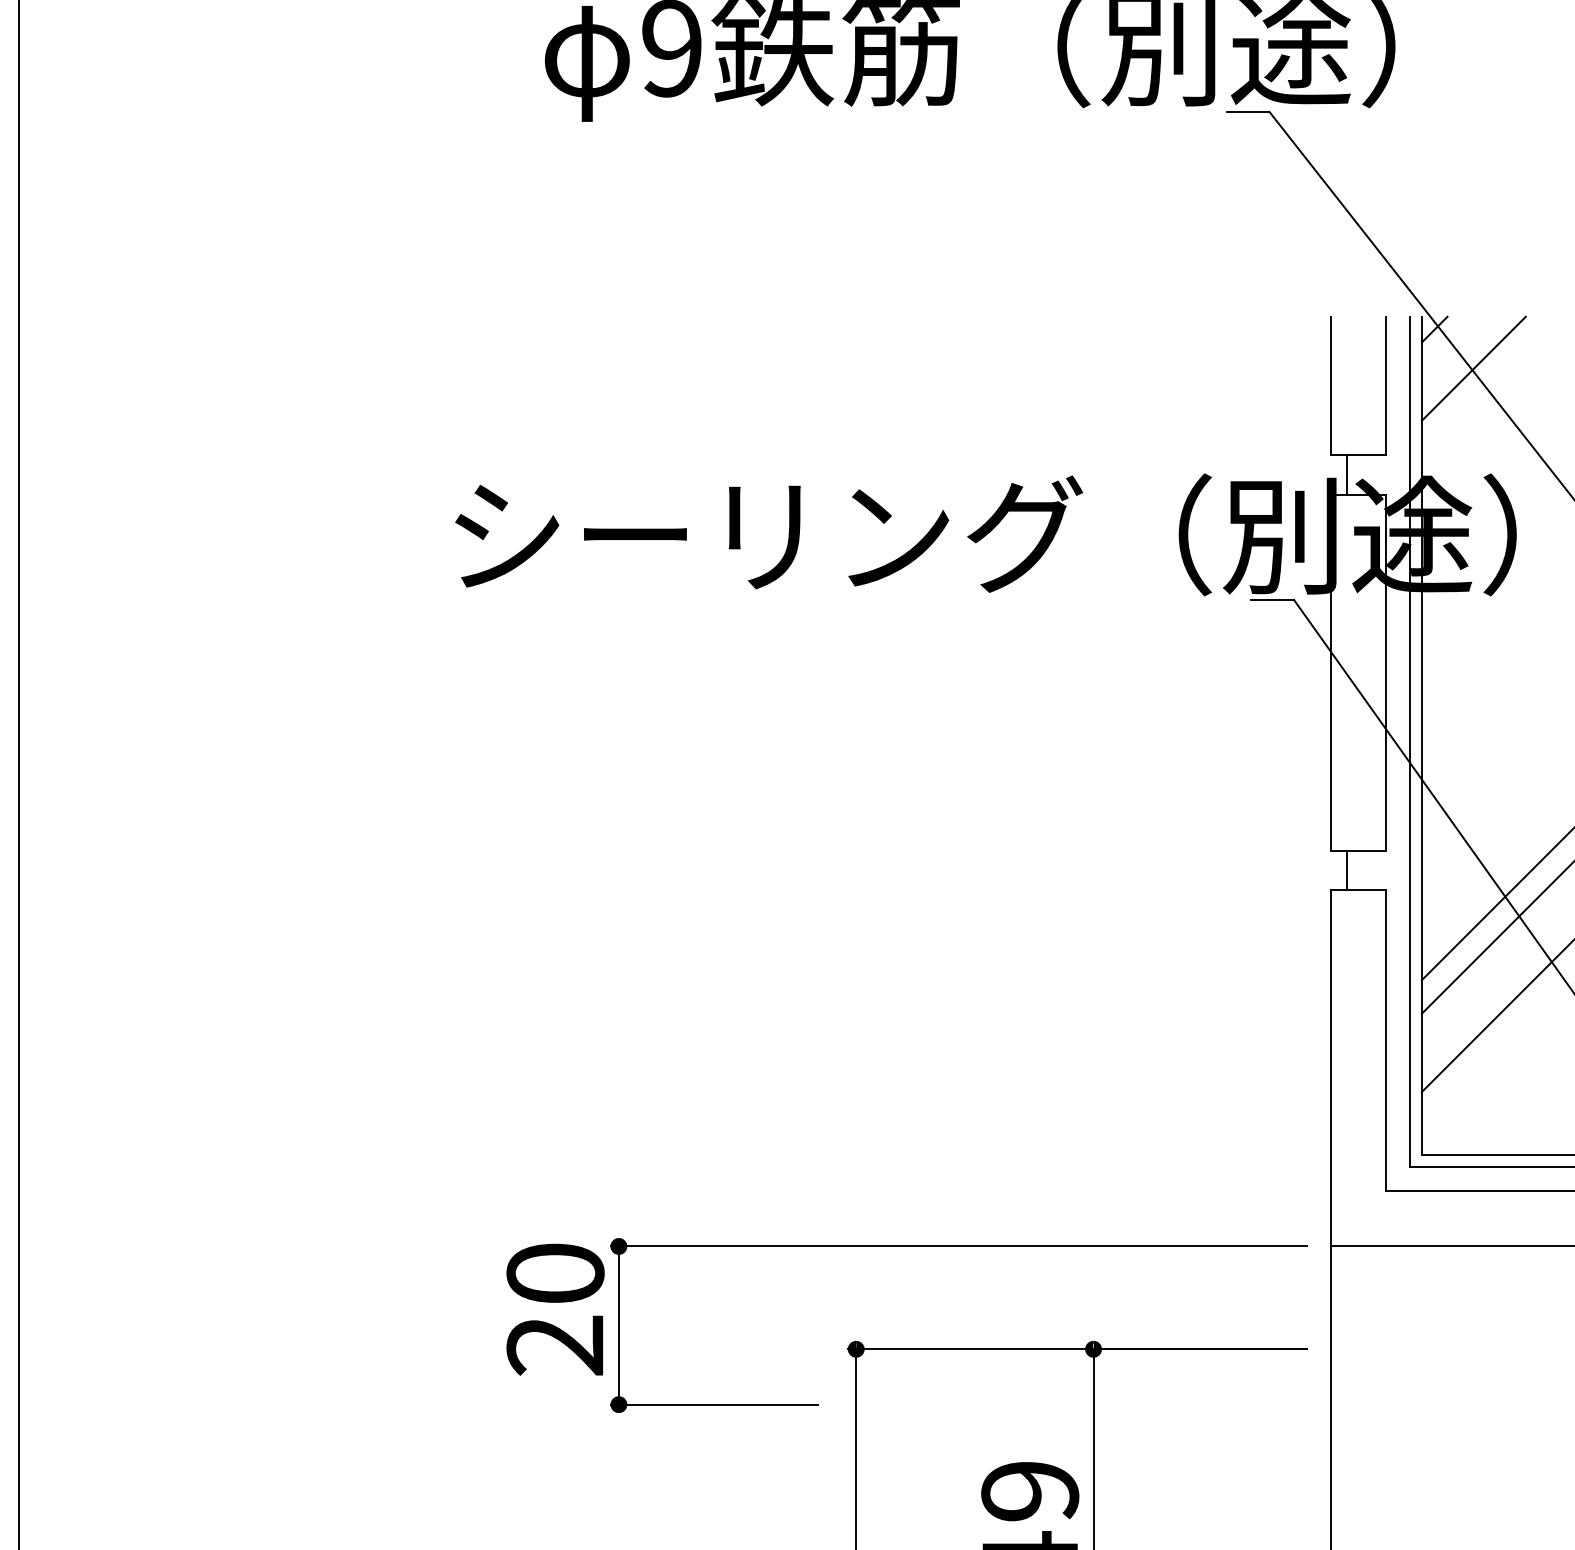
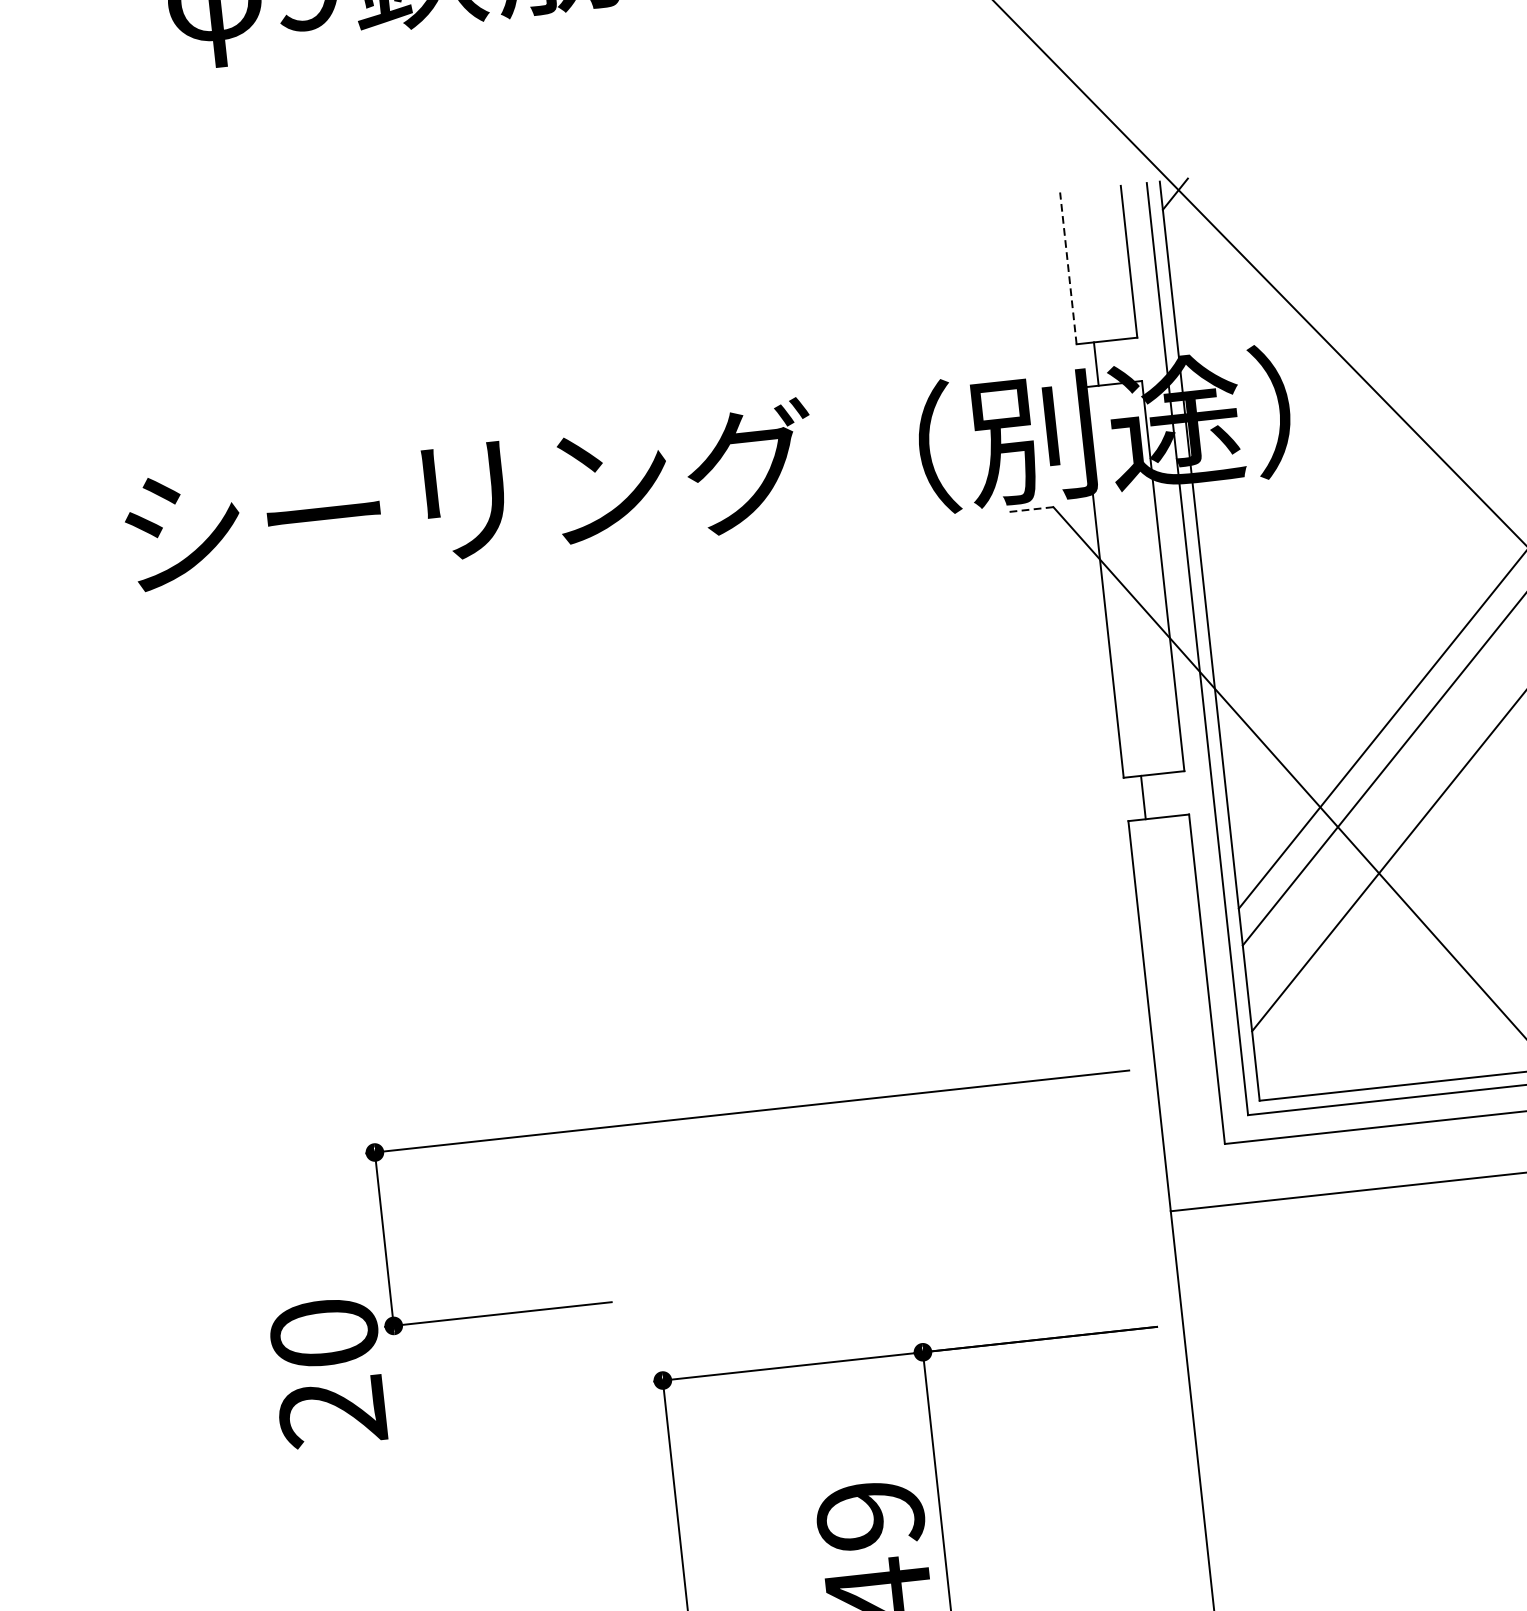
line: (1473, 368) -> (1222, 232), removed
line: (1330, 385) -> (1067, 267), solid -> dashed
line: (1272, 599) -> (1029, 509), solid -> dashed
part: (958, 1246) -> (747, 1112), moved

